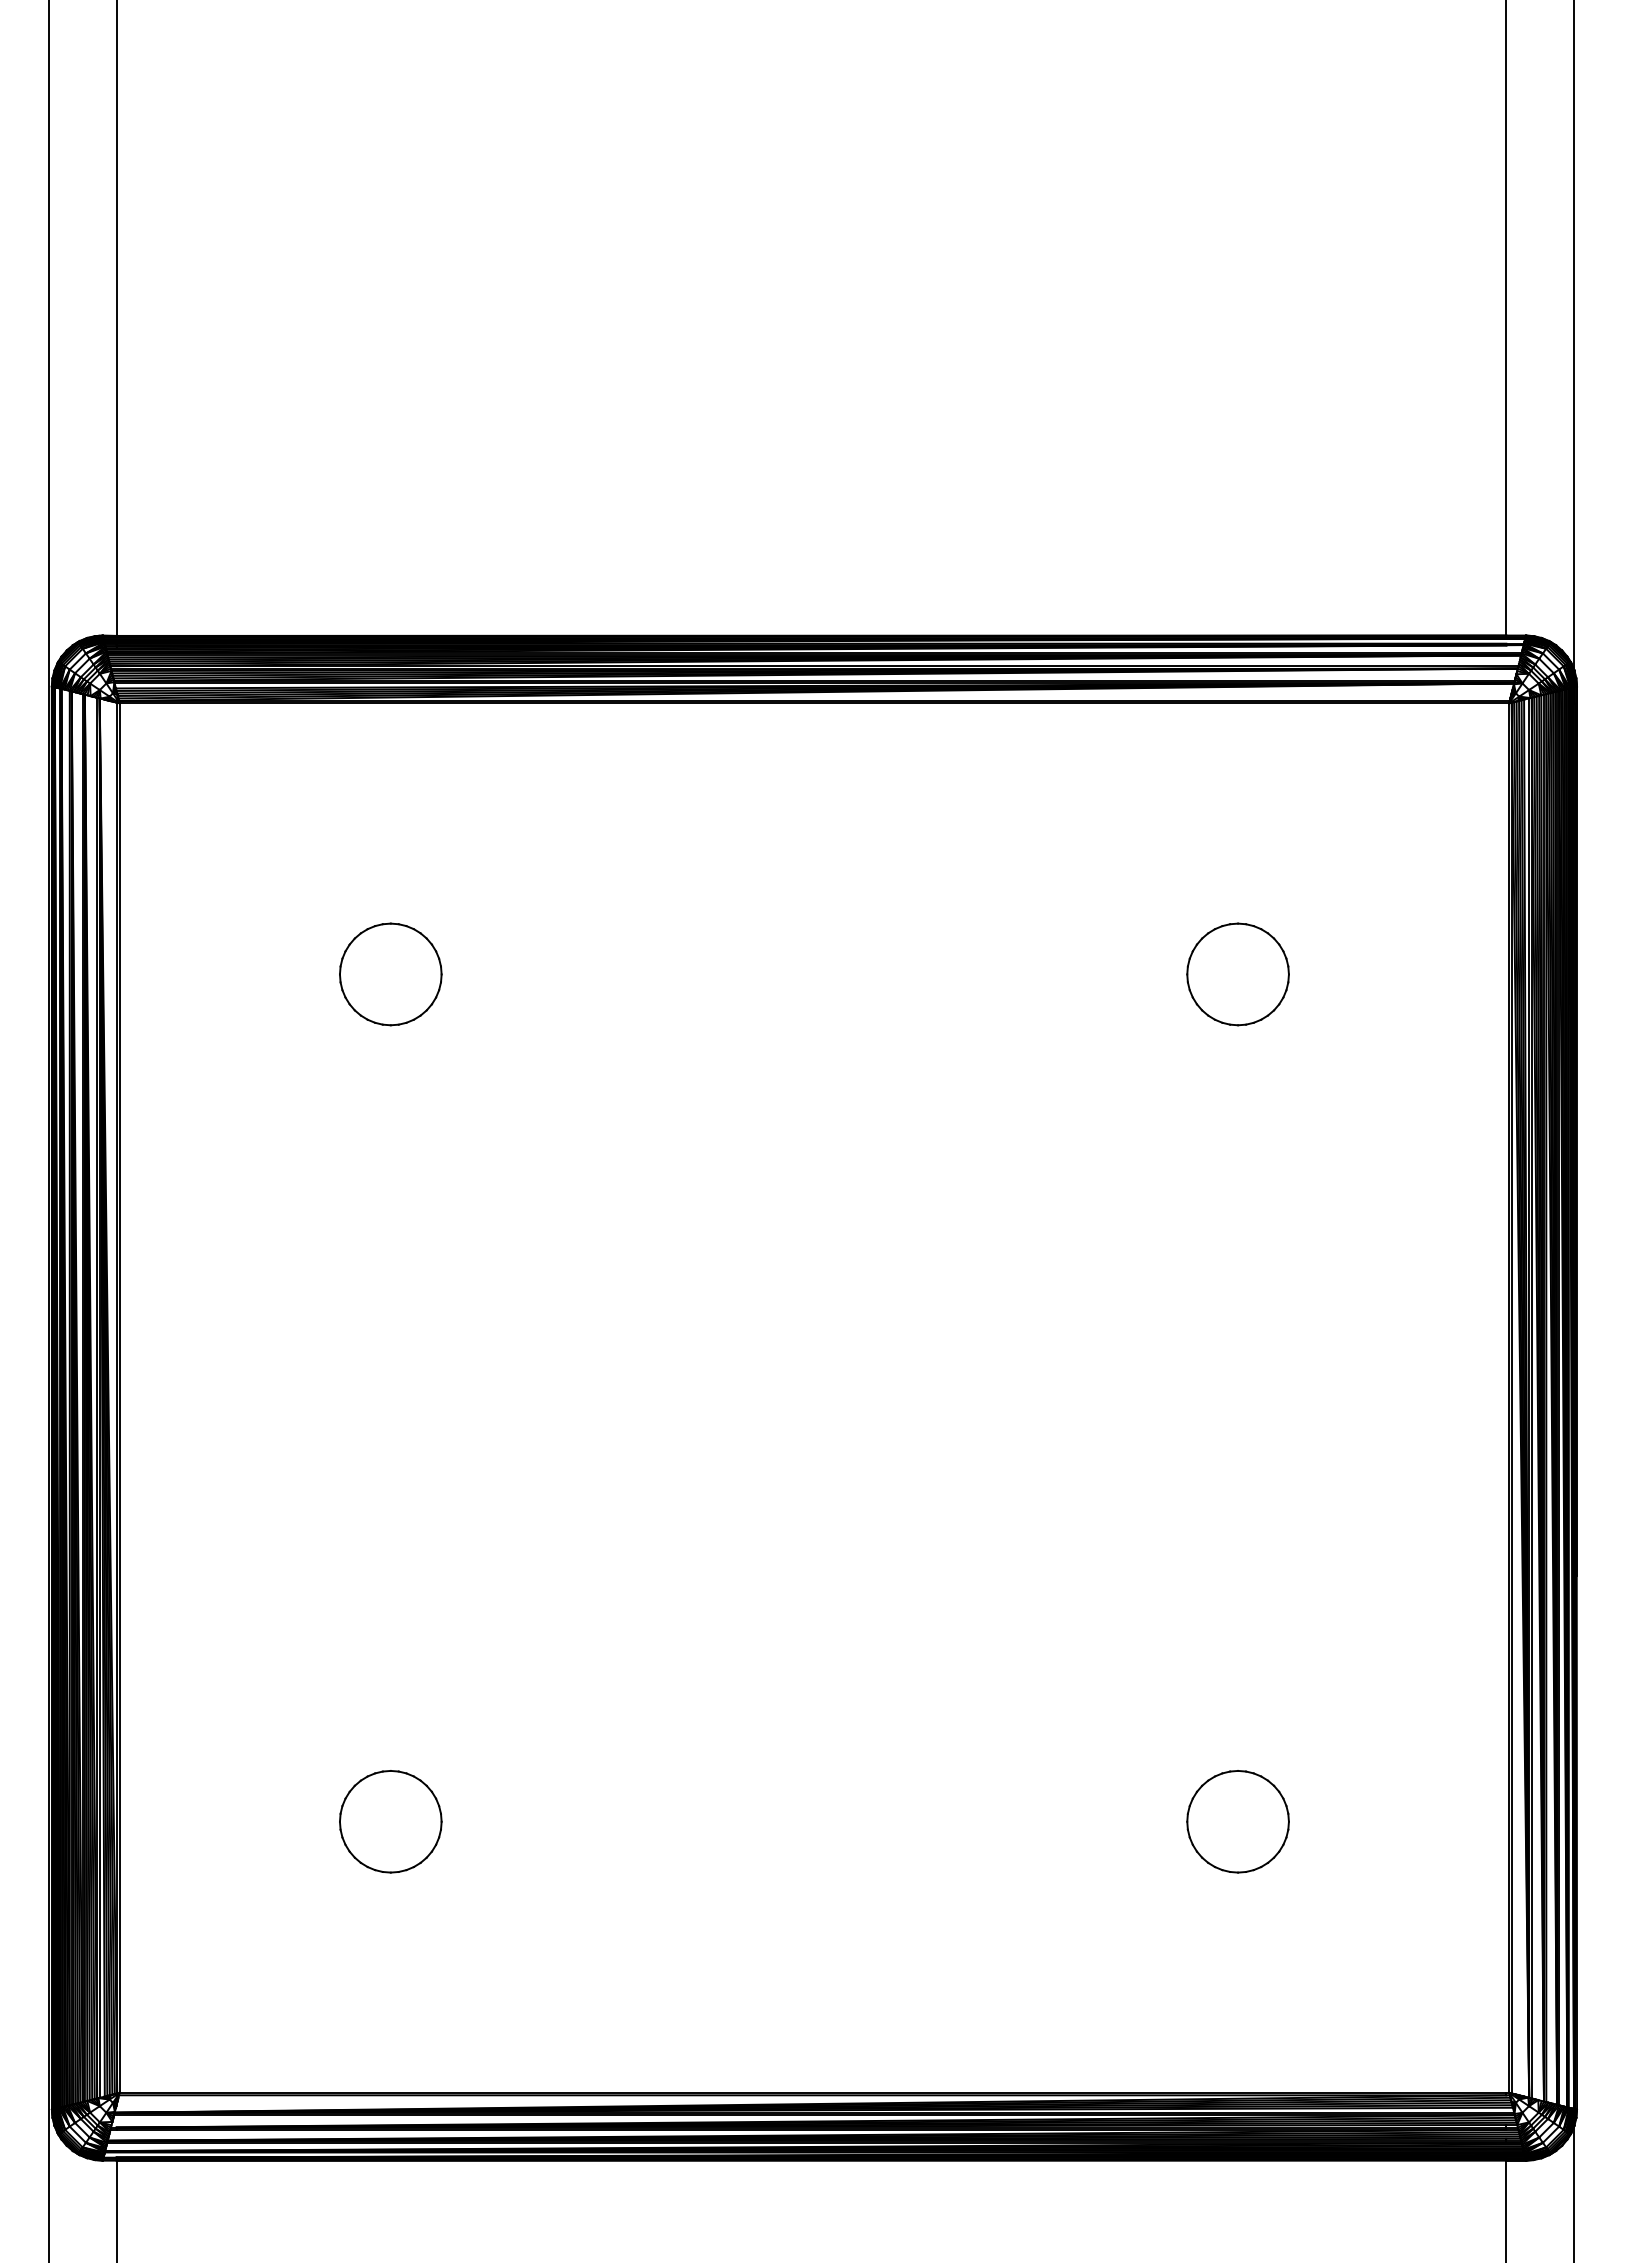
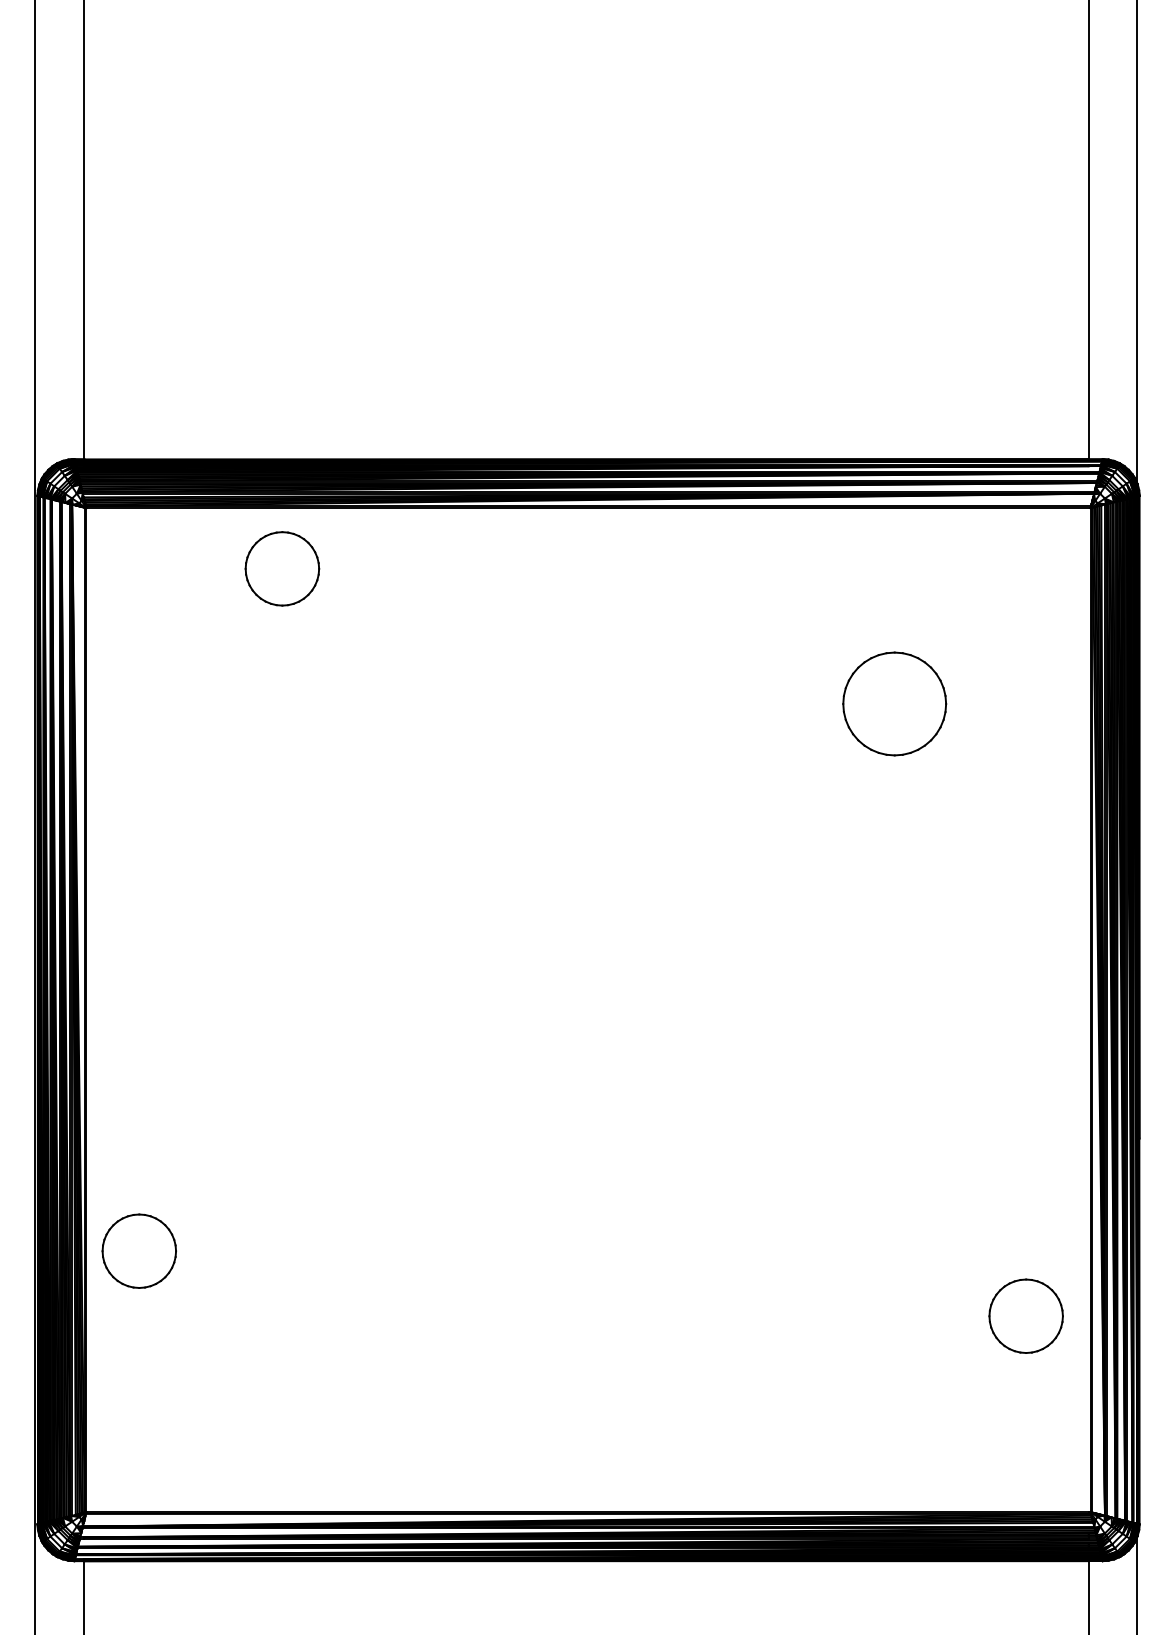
part: (390, 974) -> (282, 568), moved
part: (1237, 974) -> (894, 704), size x1.4
part: (390, 1821) -> (139, 1251), moved
part: (1237, 1821) -> (1025, 1316), moved

